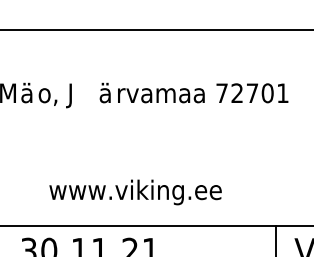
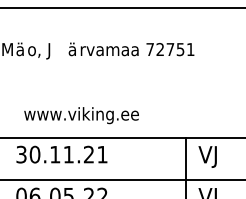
text: (267, 93) -> (180, 49), 72701 -> 72751
text: (135, 192) -> (81, 115), moved

